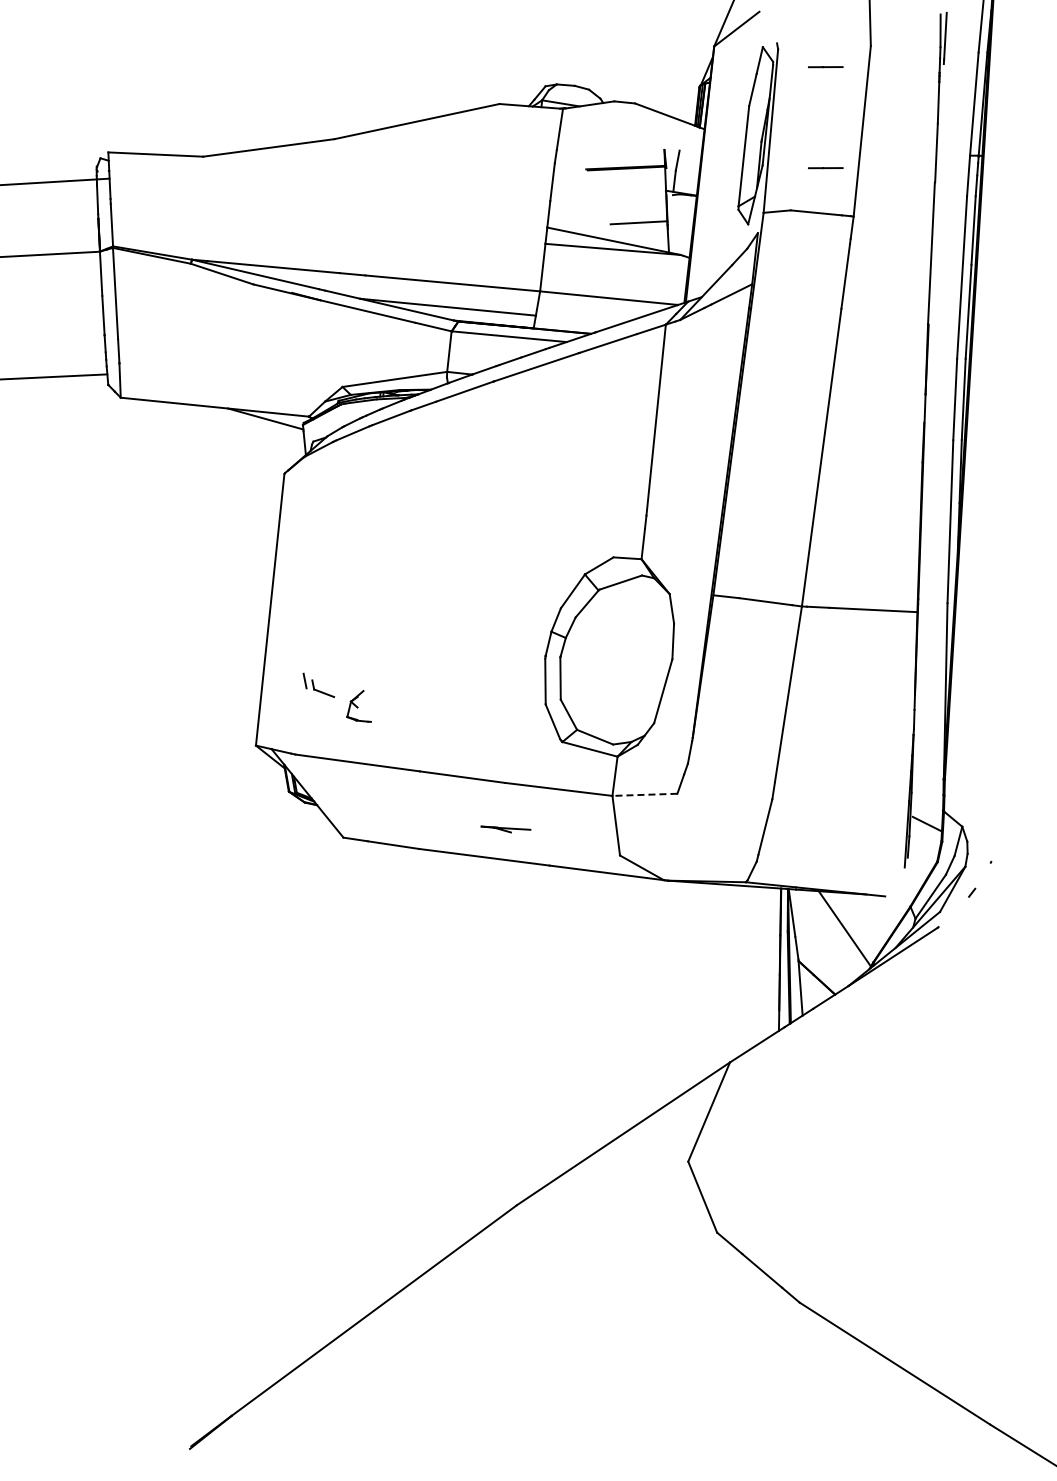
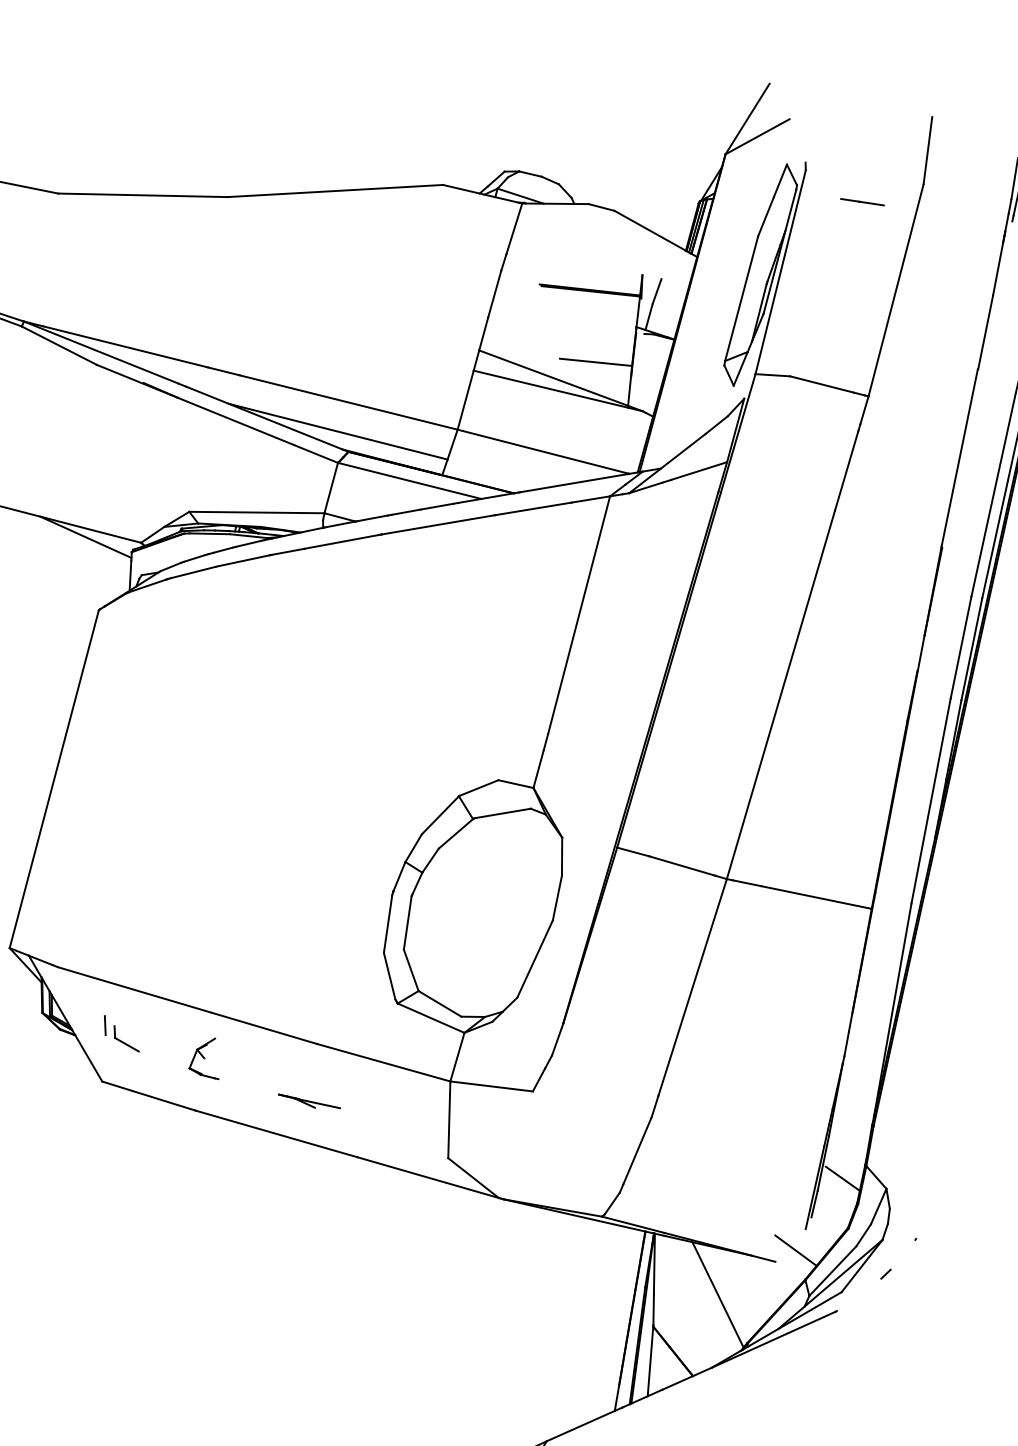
line: (825, 168) -> (842, 330), removed
part: (318, 684) -> (121, 1032), moved
part: (358, 705) -> (205, 1055), moved
line: (644, 794) -> (491, 1085), dashed -> solid
line: (899, 885) -> (795, 1250), added

